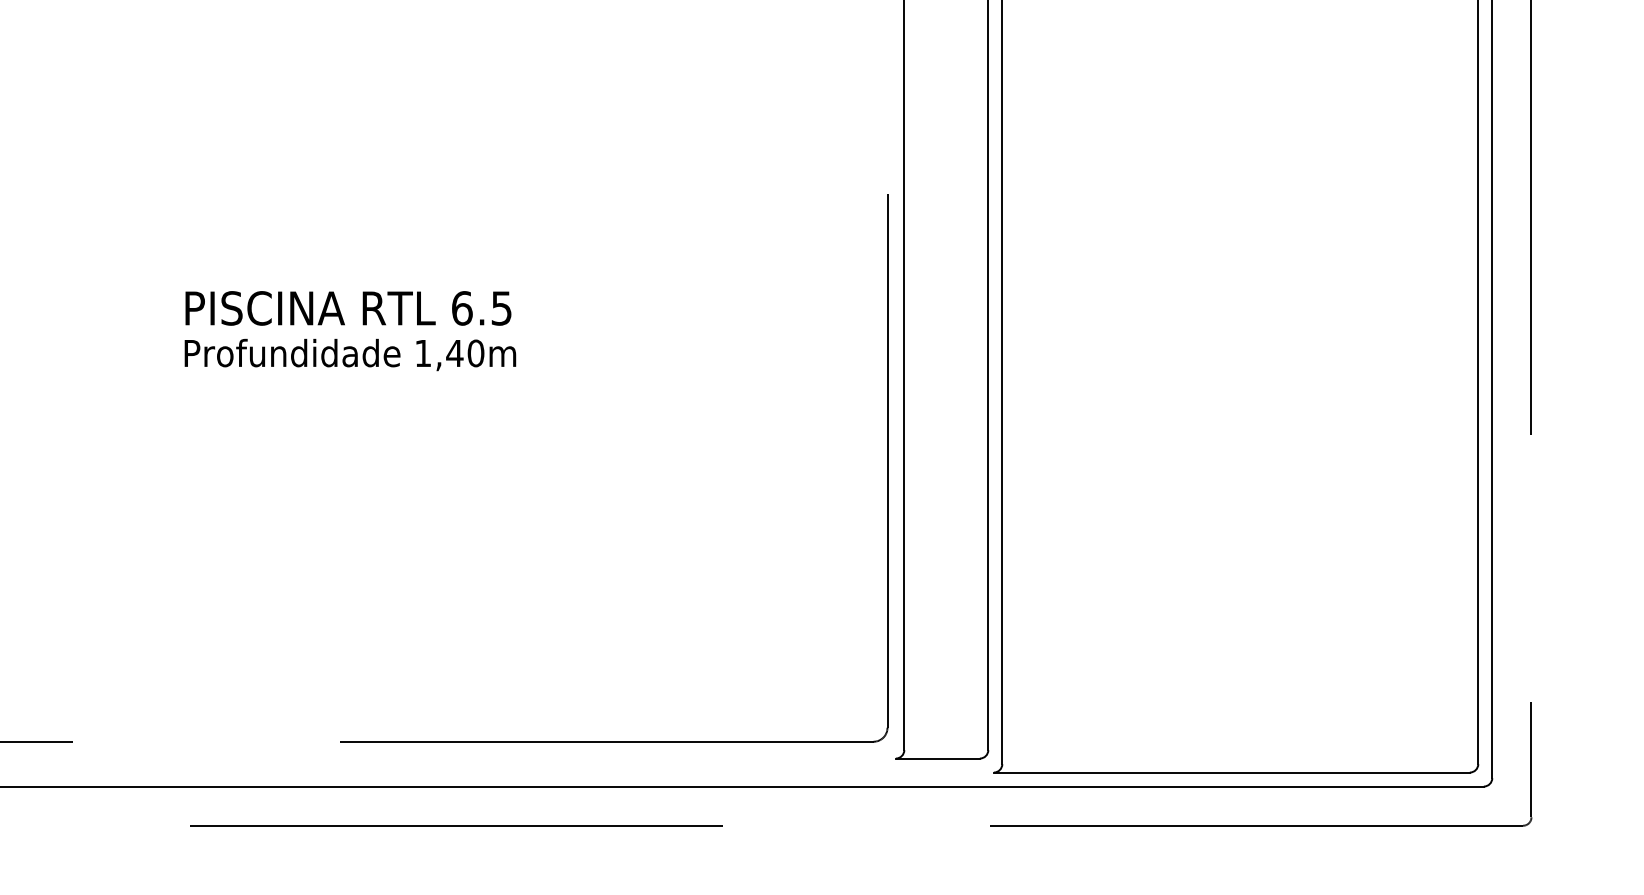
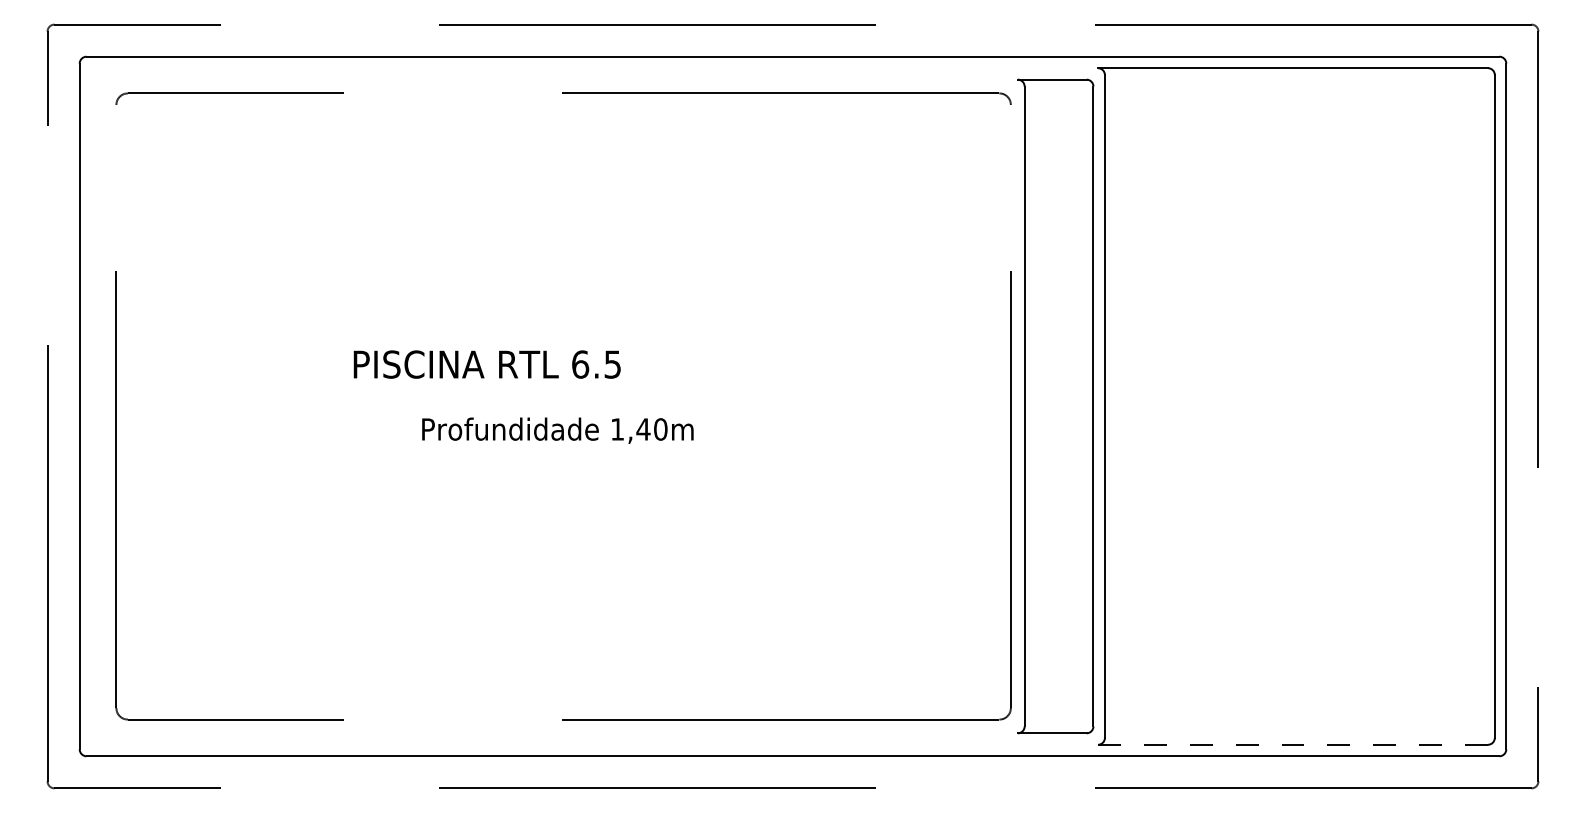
text: (347, 308) -> (486, 364), moved
text: (349, 354) -> (557, 430), moved
line: (1232, 772) -> (1293, 744), solid -> dashed

